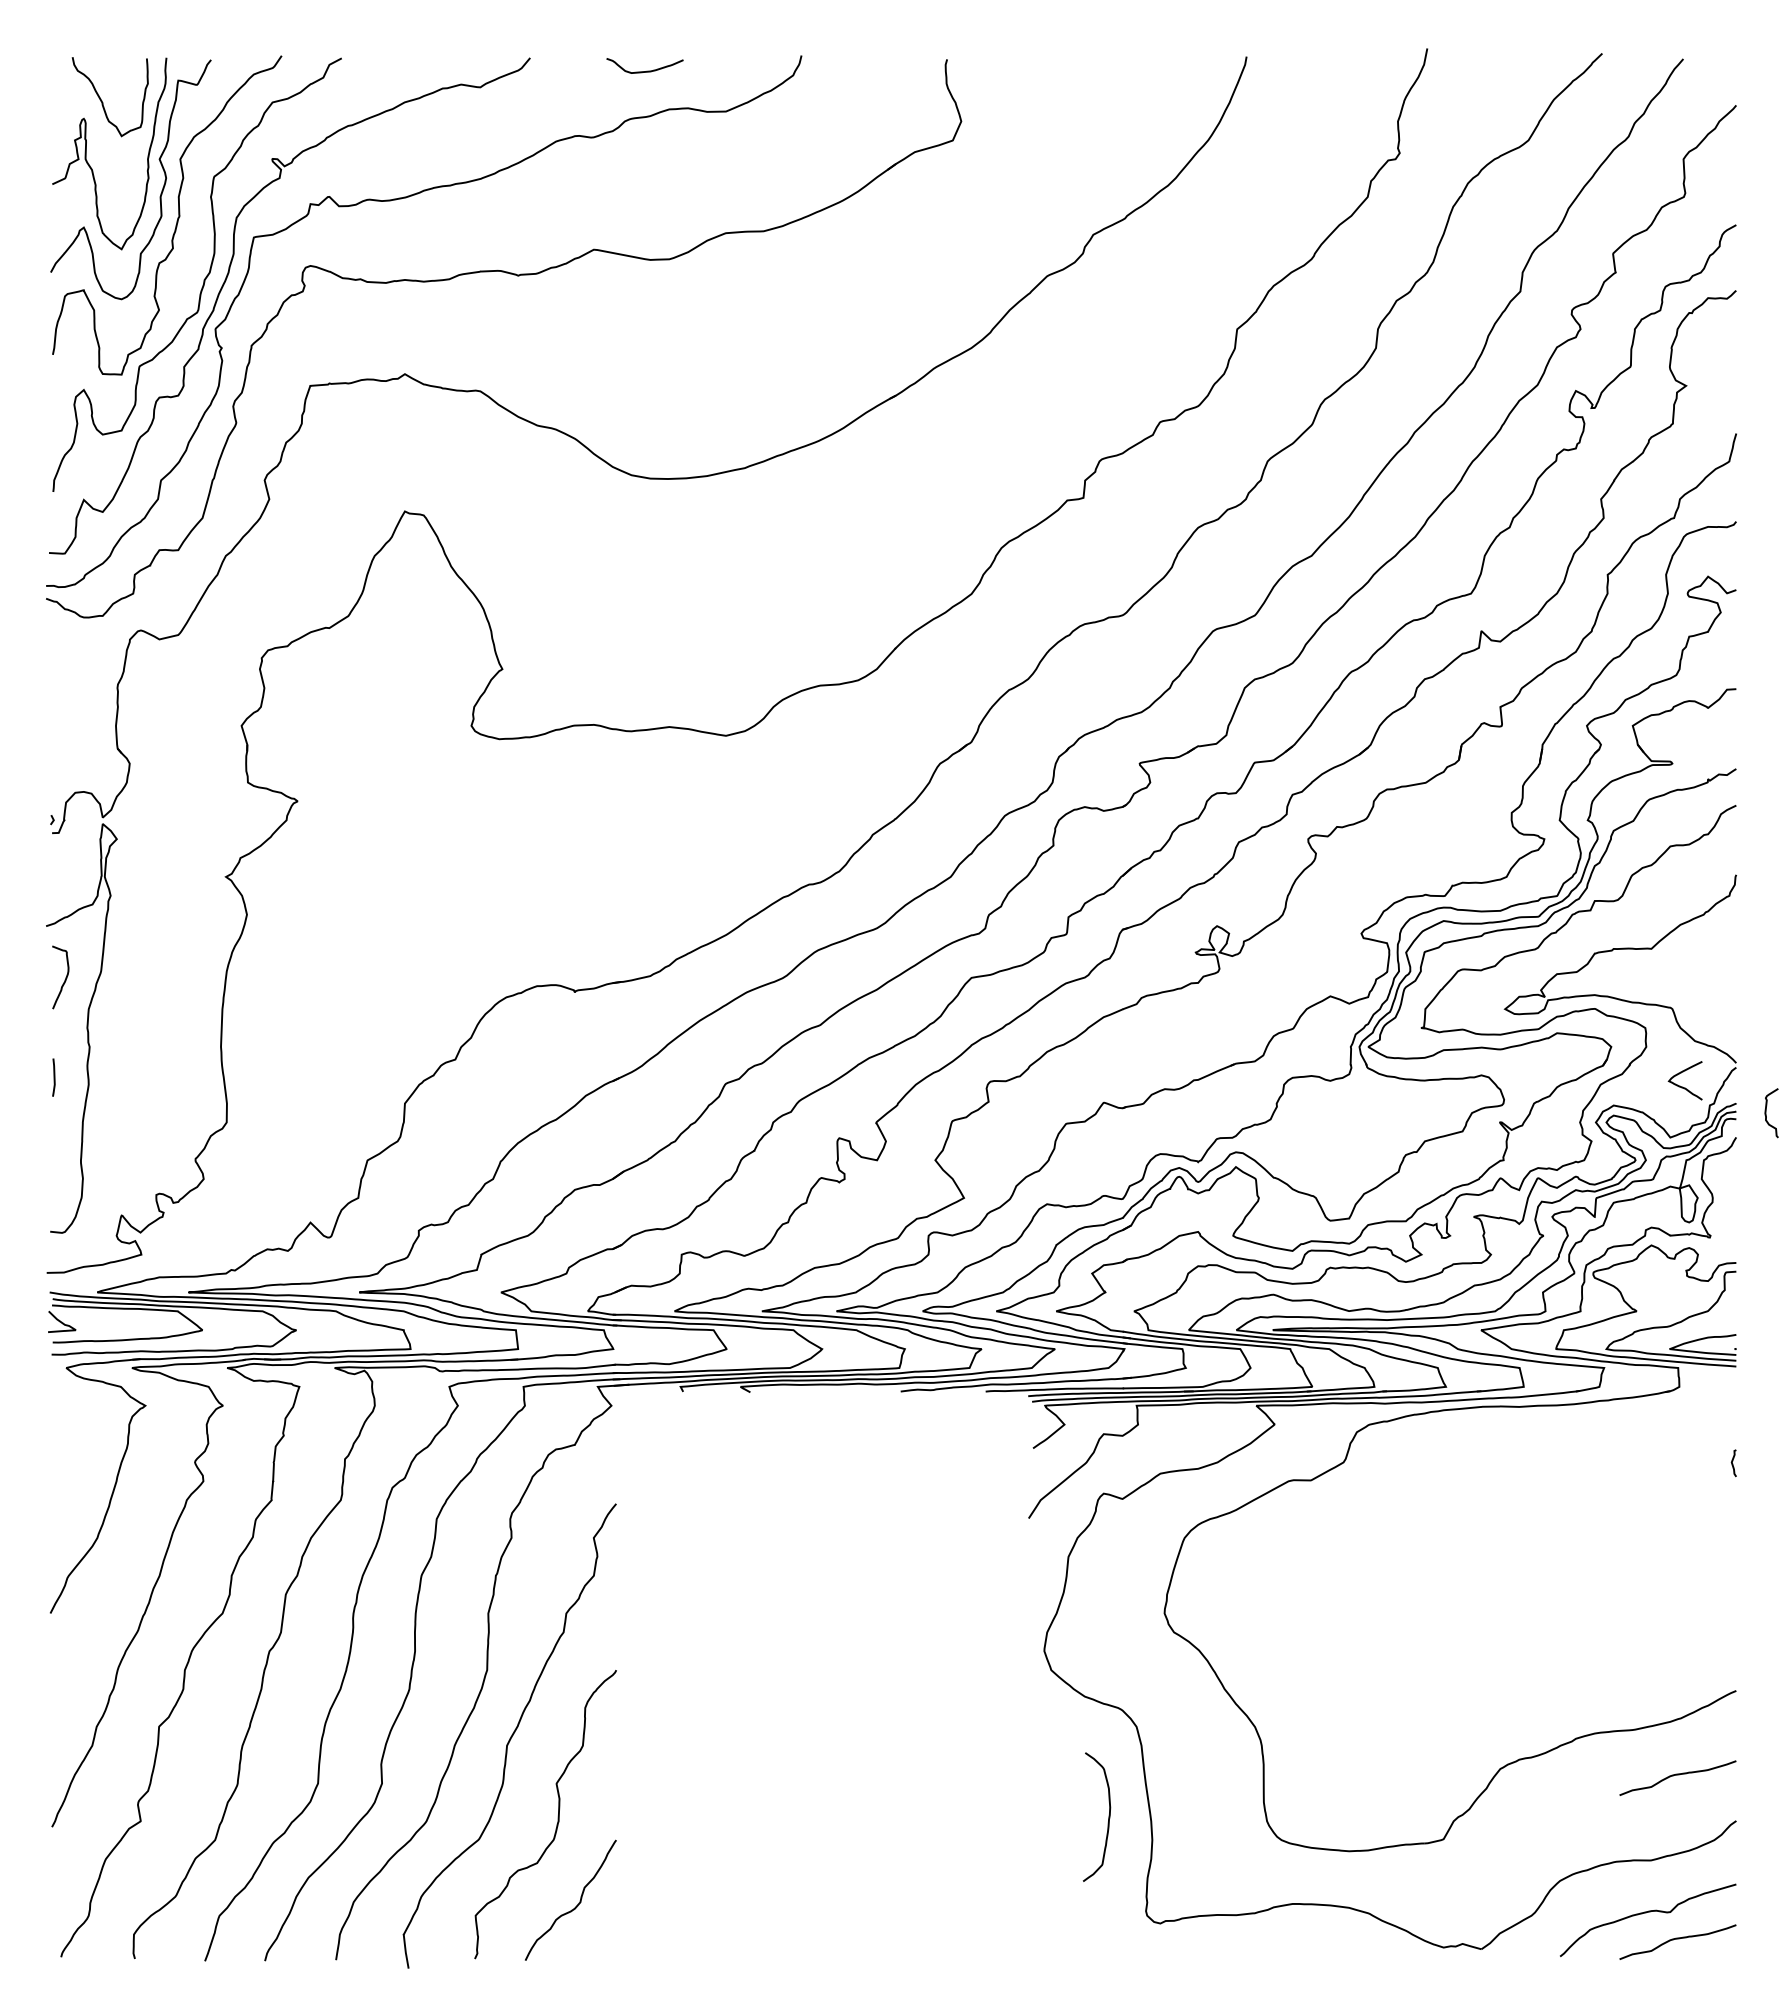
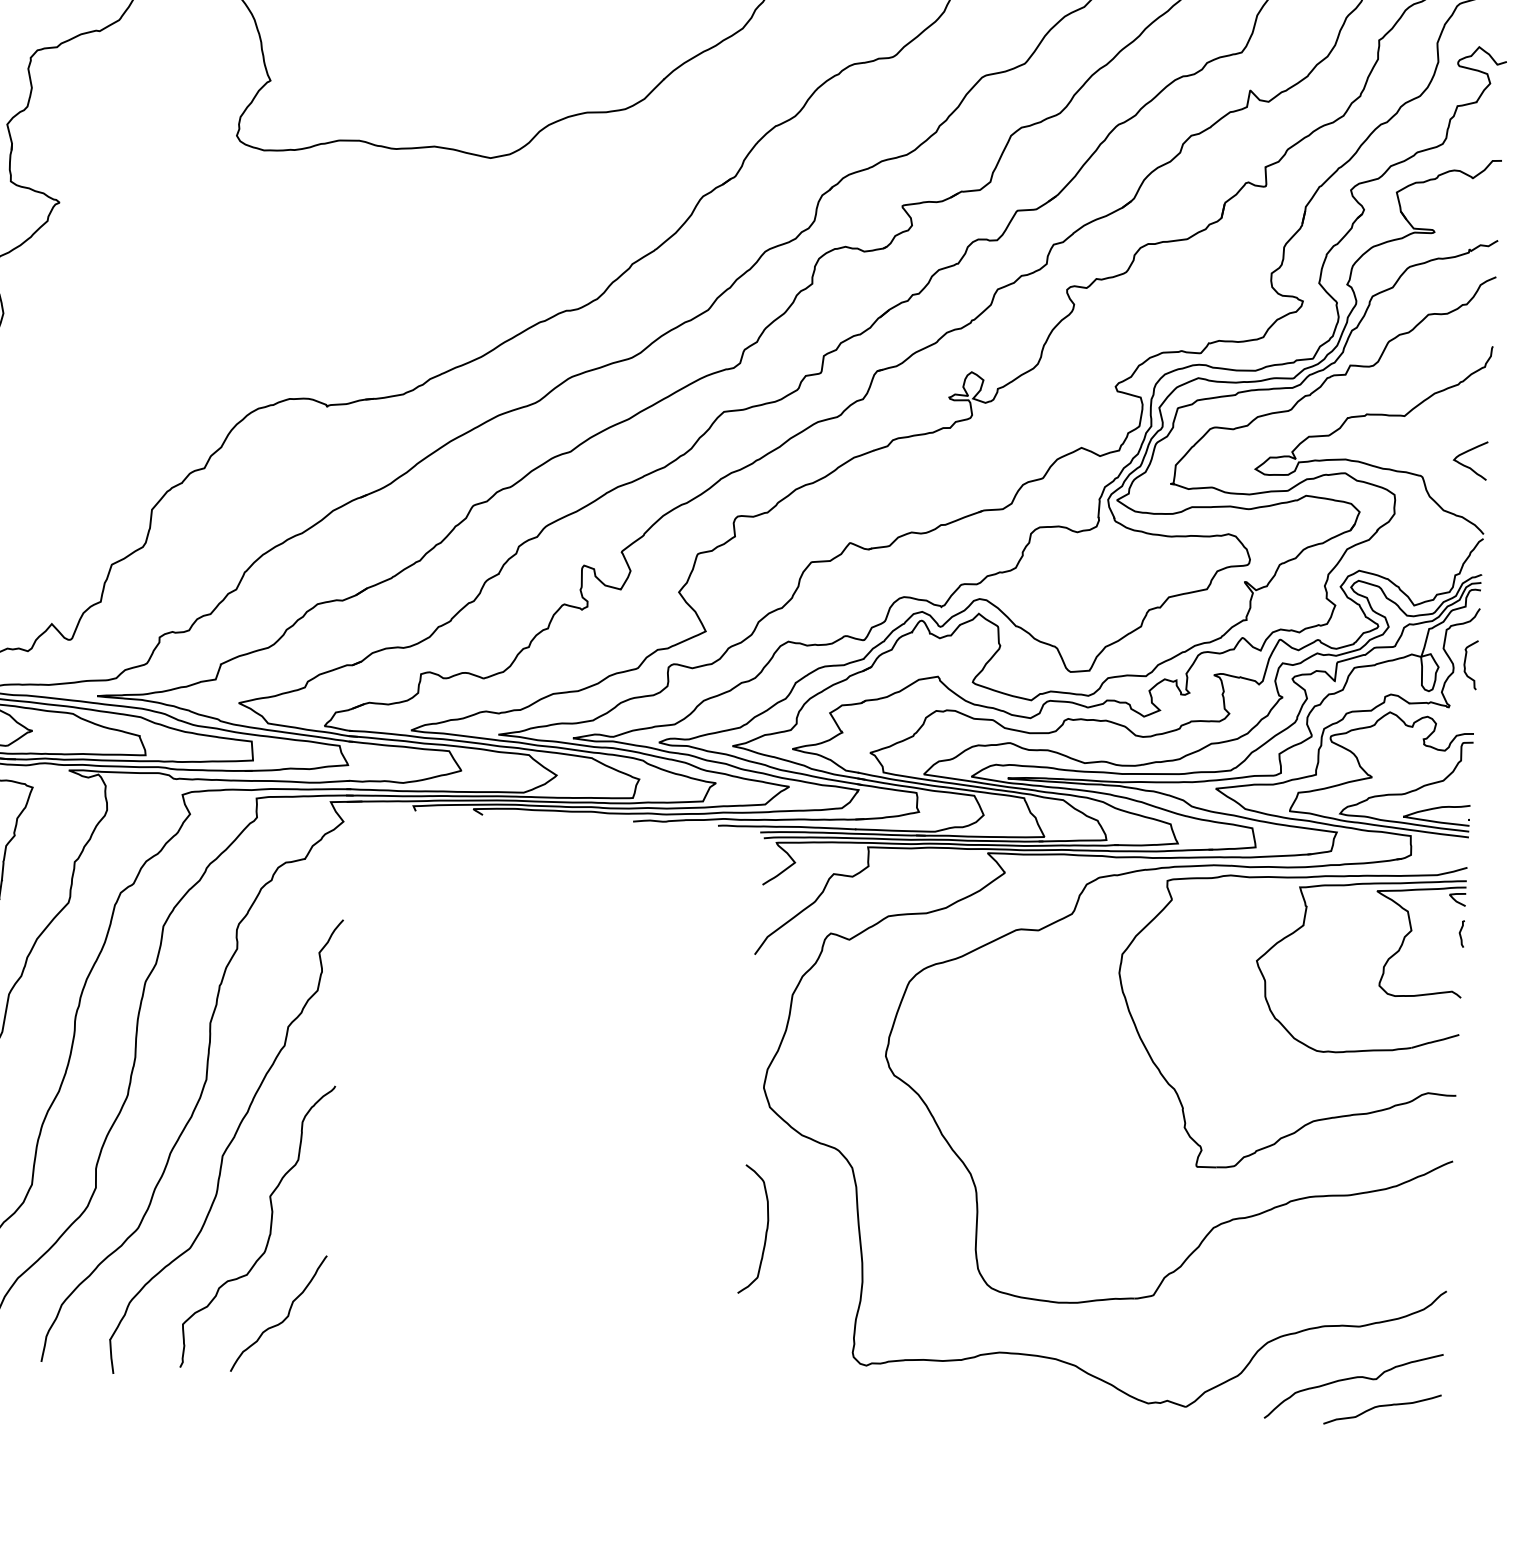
curve: (1682, 1086) -> (1467, 465), moved
curve: (1766, 1113) -> (1465, 665), moved
part: (1556, 1559) -> (1279, 1021), added
curve: (1677, 1775) -> (1390, 1243), removed
curve: (1108, 1816) -> (766, 1229), moved

